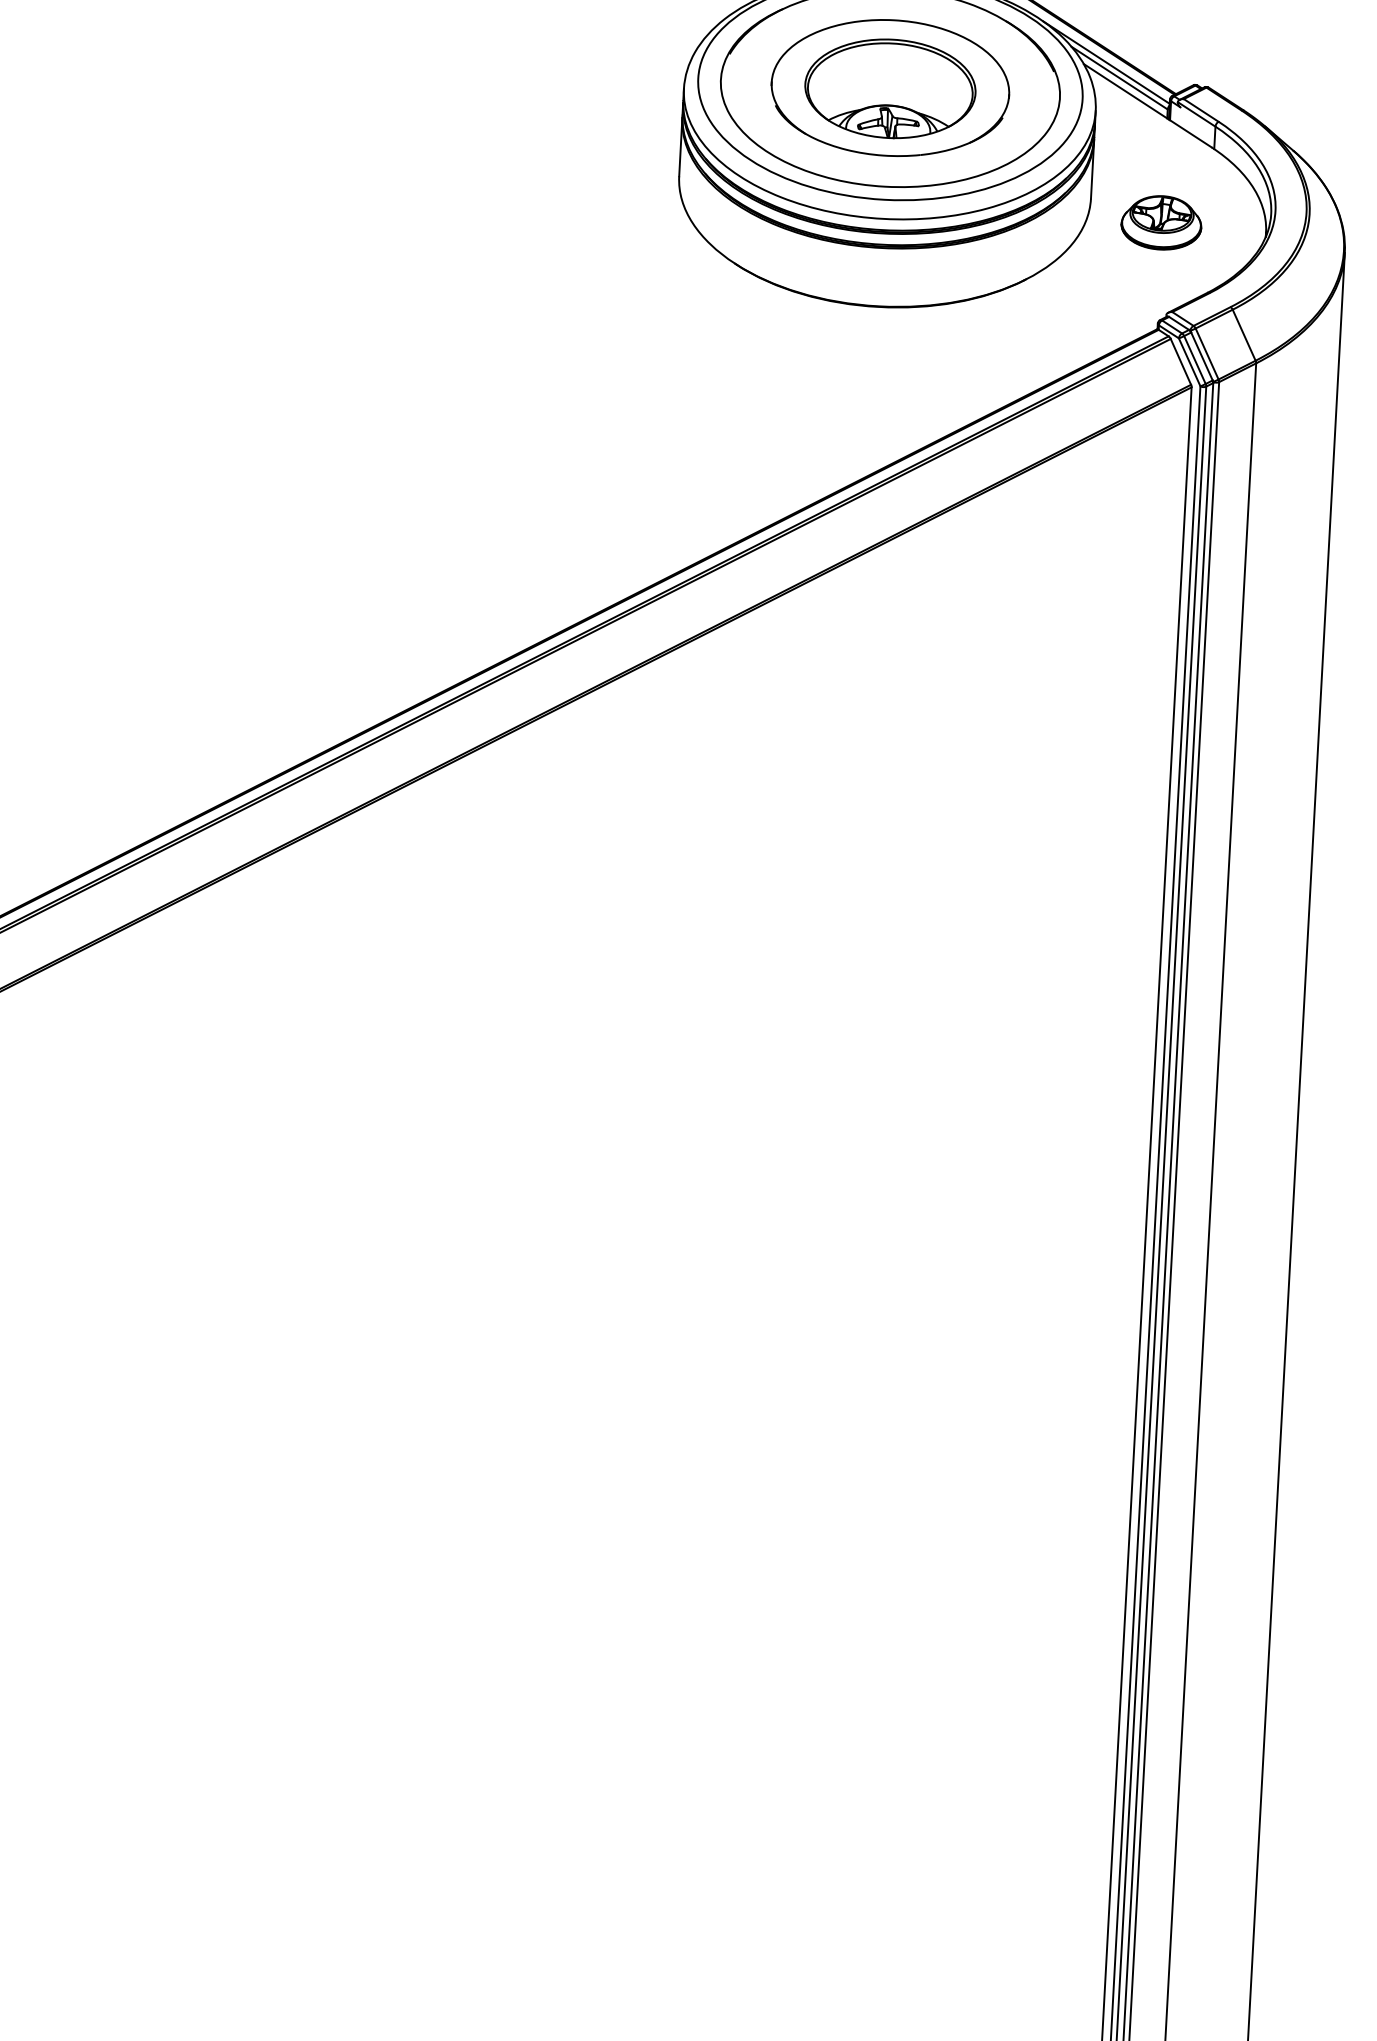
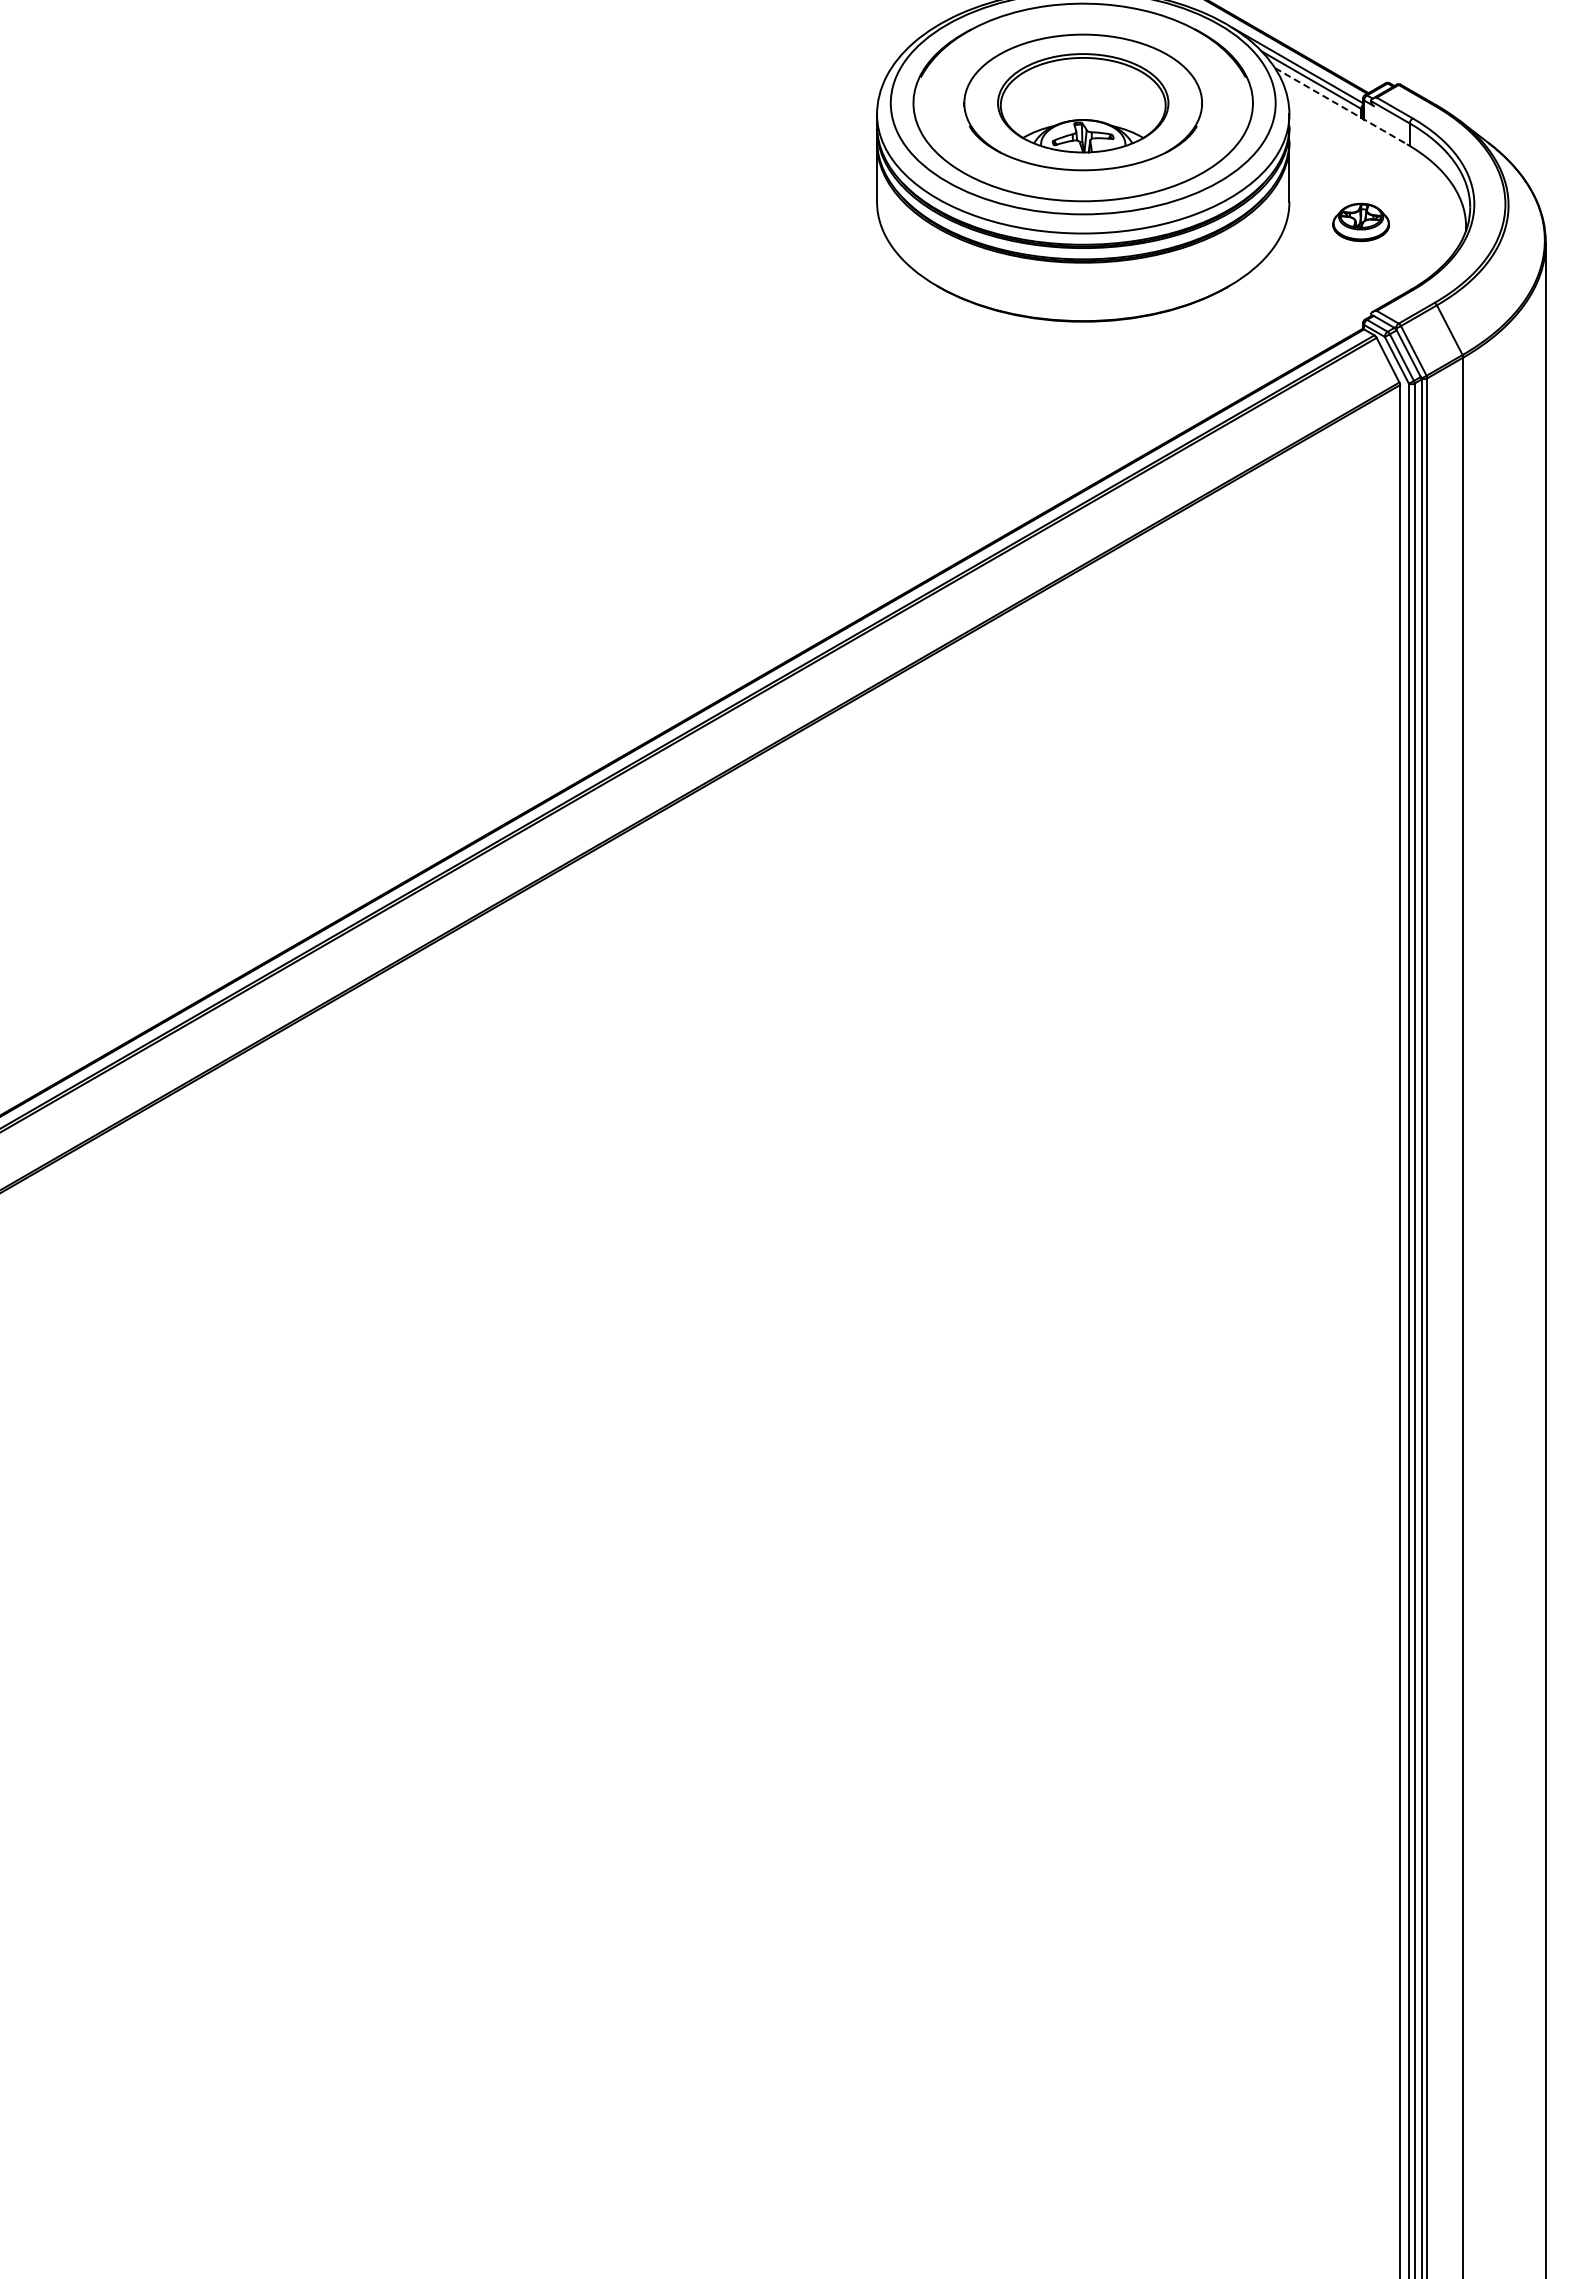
line: (1148, 106) -> (1341, 106), solid -> dashed
part: (1160, 222) -> (1360, 222), size x0.7

